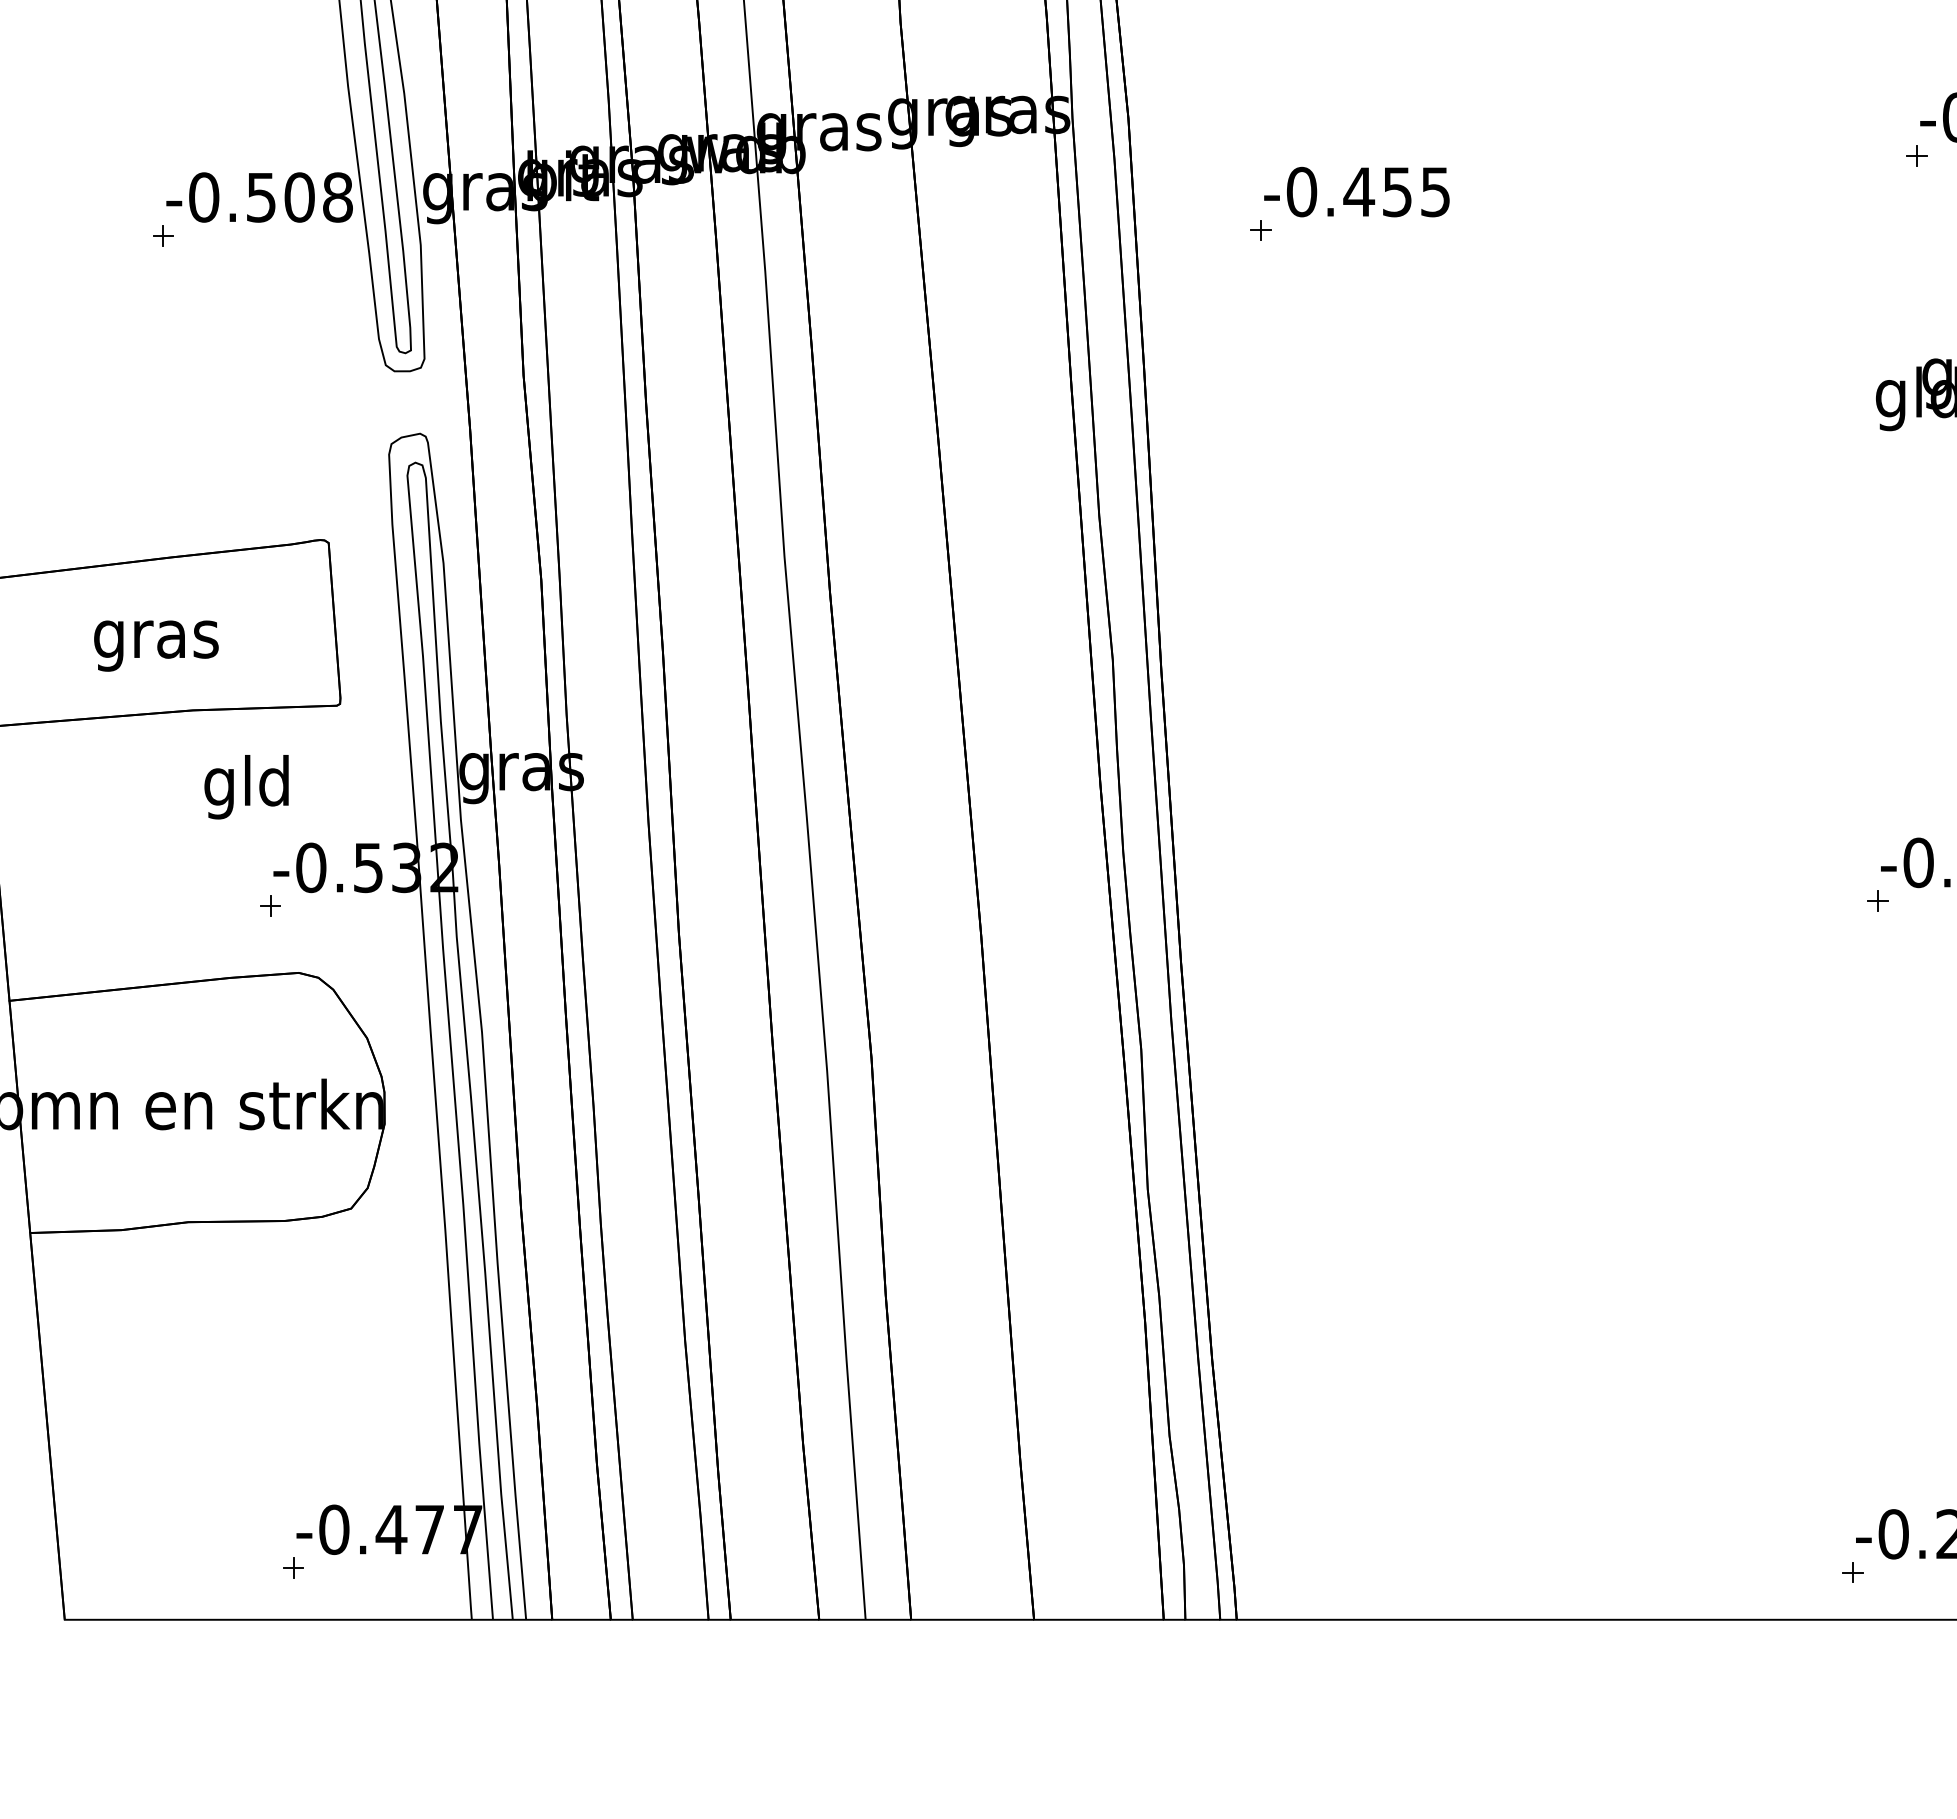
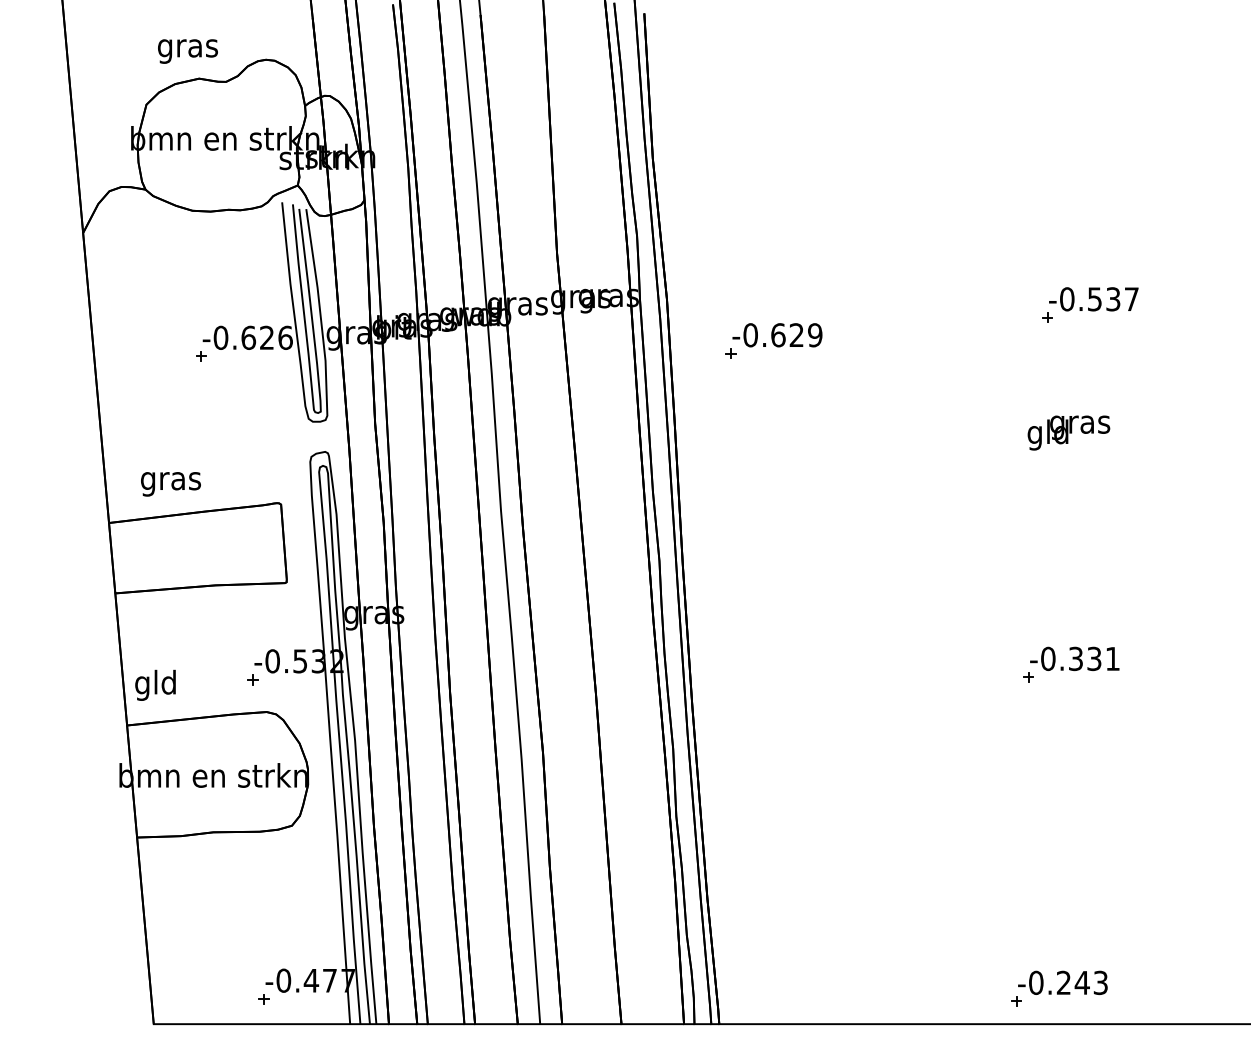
text: (1396, 192) -> (796, 335), -0.455 -> -0.629
text: (298, 196) -> (266, 337), -0.508 -> -0.626
text: (155, 646) -> (170, 484), moved
text: (246, 785) -> (155, 684), moved

